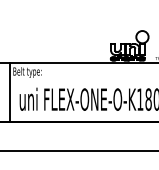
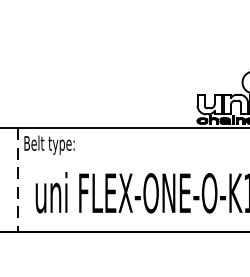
line: (9, 92) -> (17, 180), solid -> dashed

